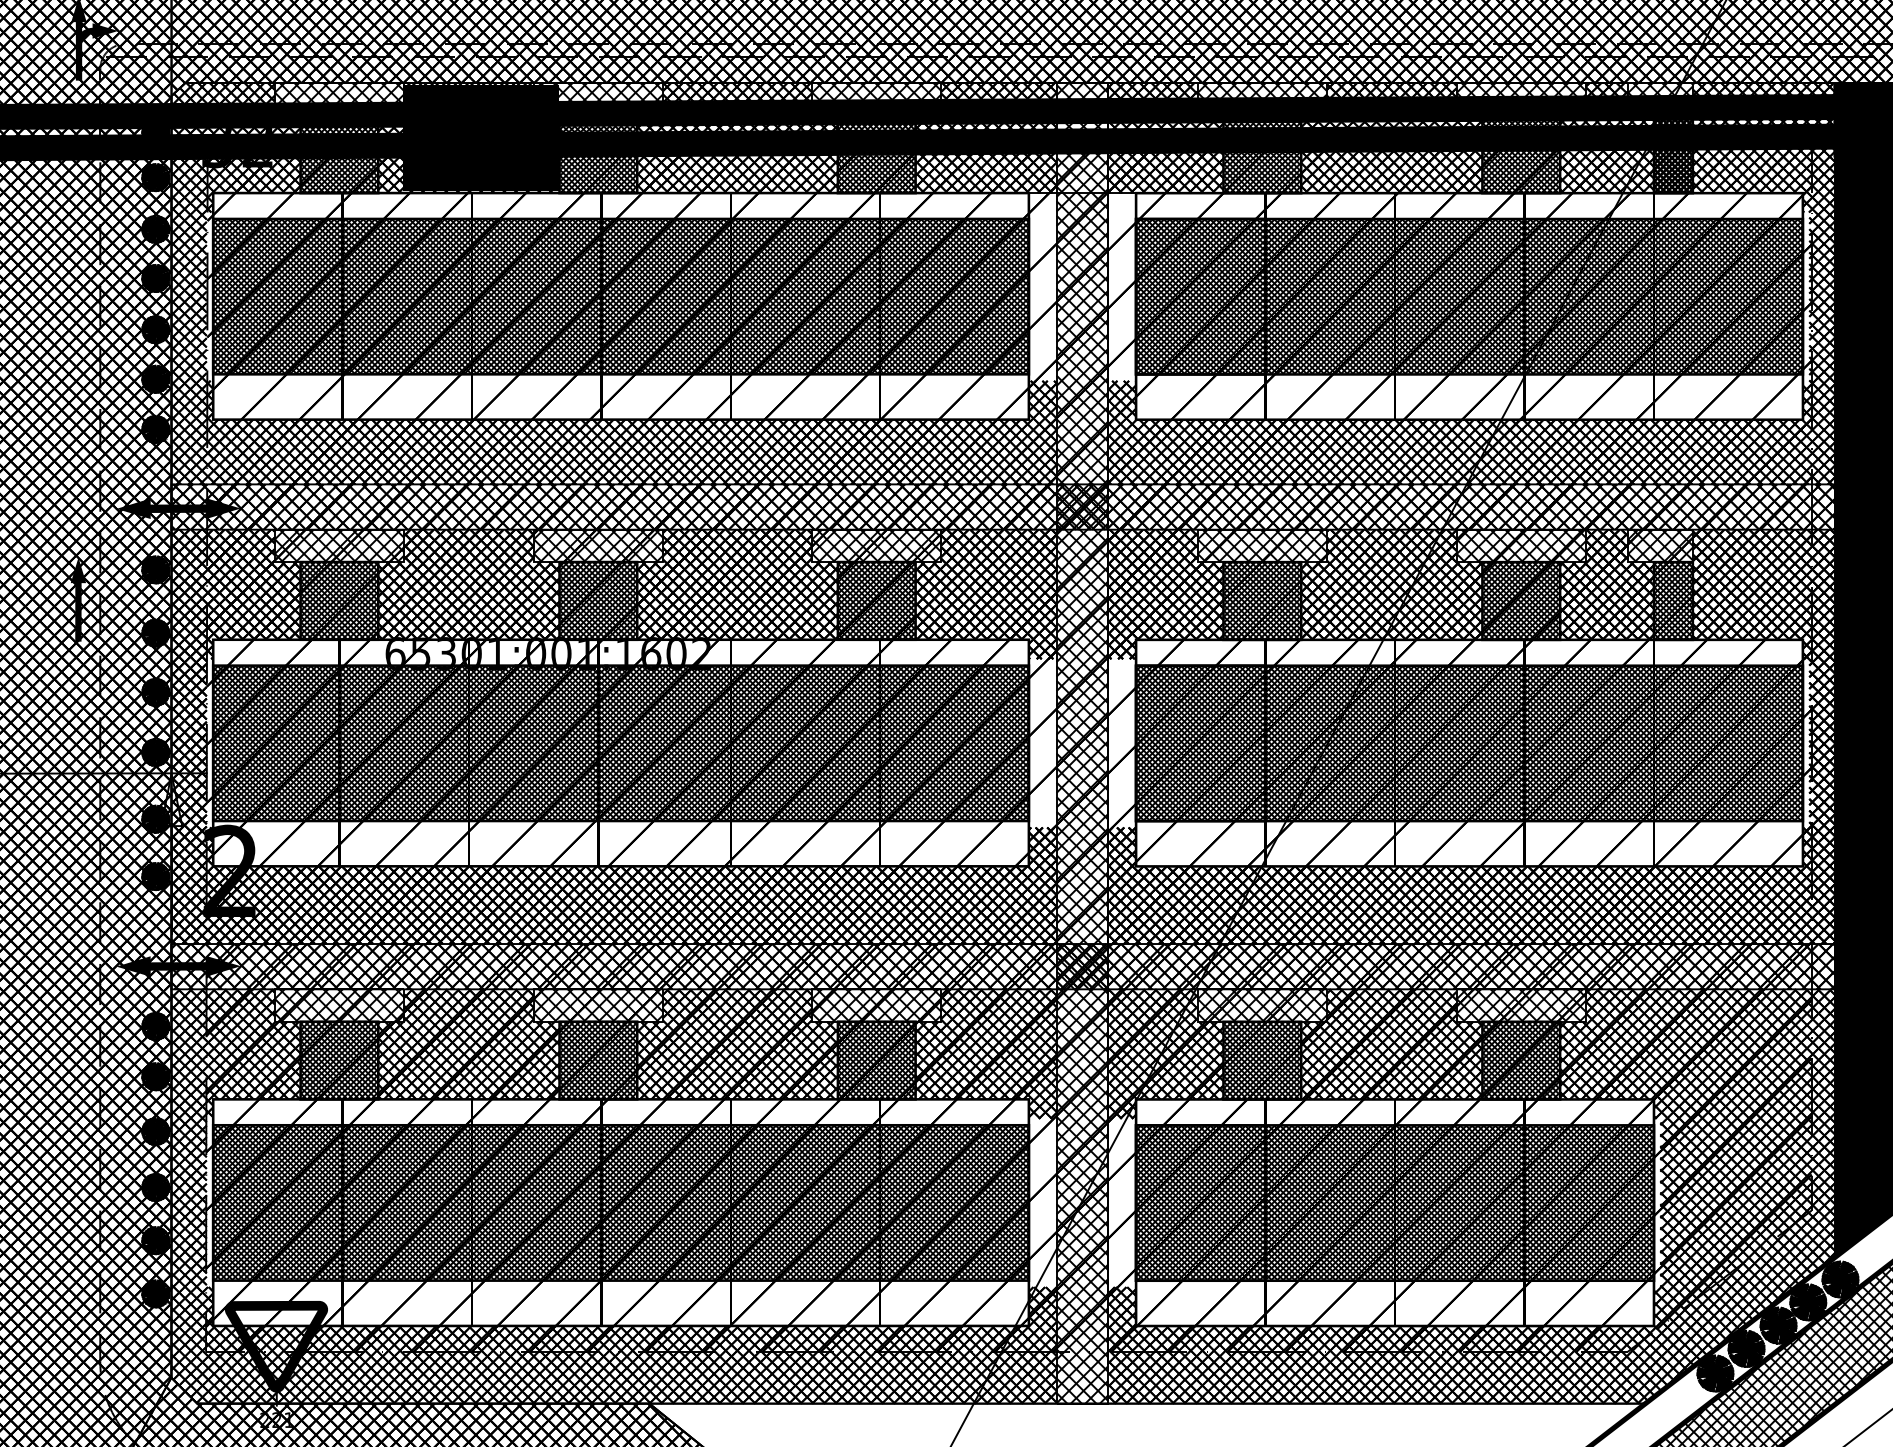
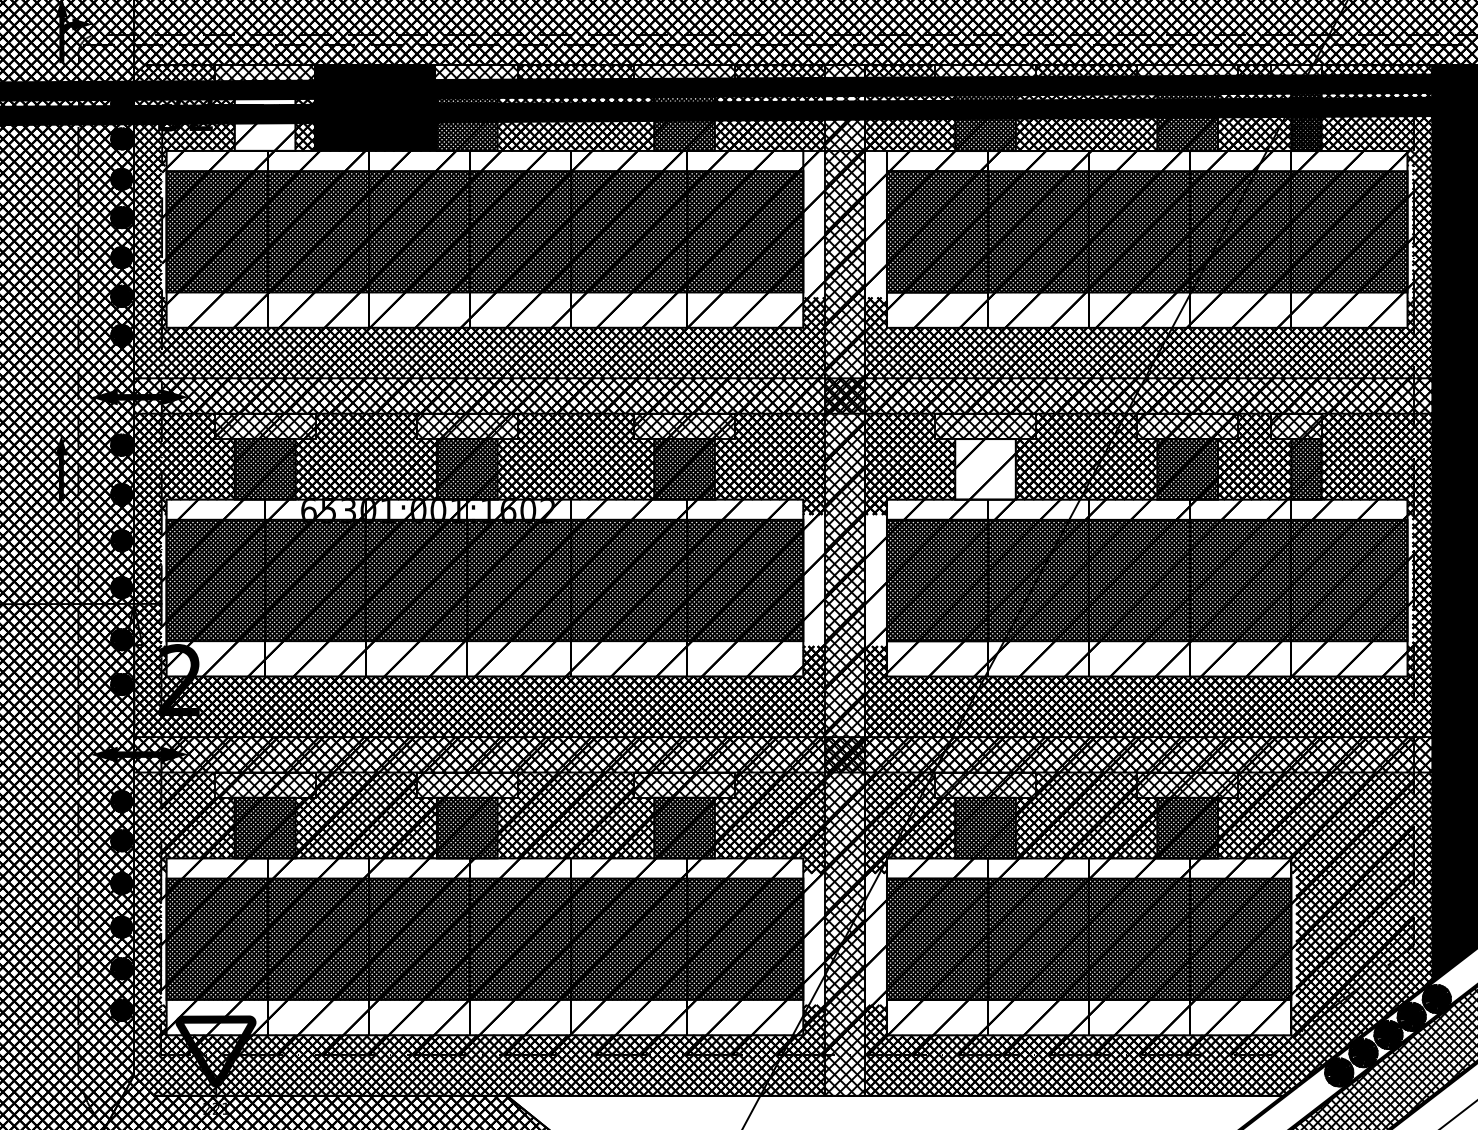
hatch: (339, 154) -> (265, 120), removed
hatch: (1262, 600) -> (985, 468), removed

